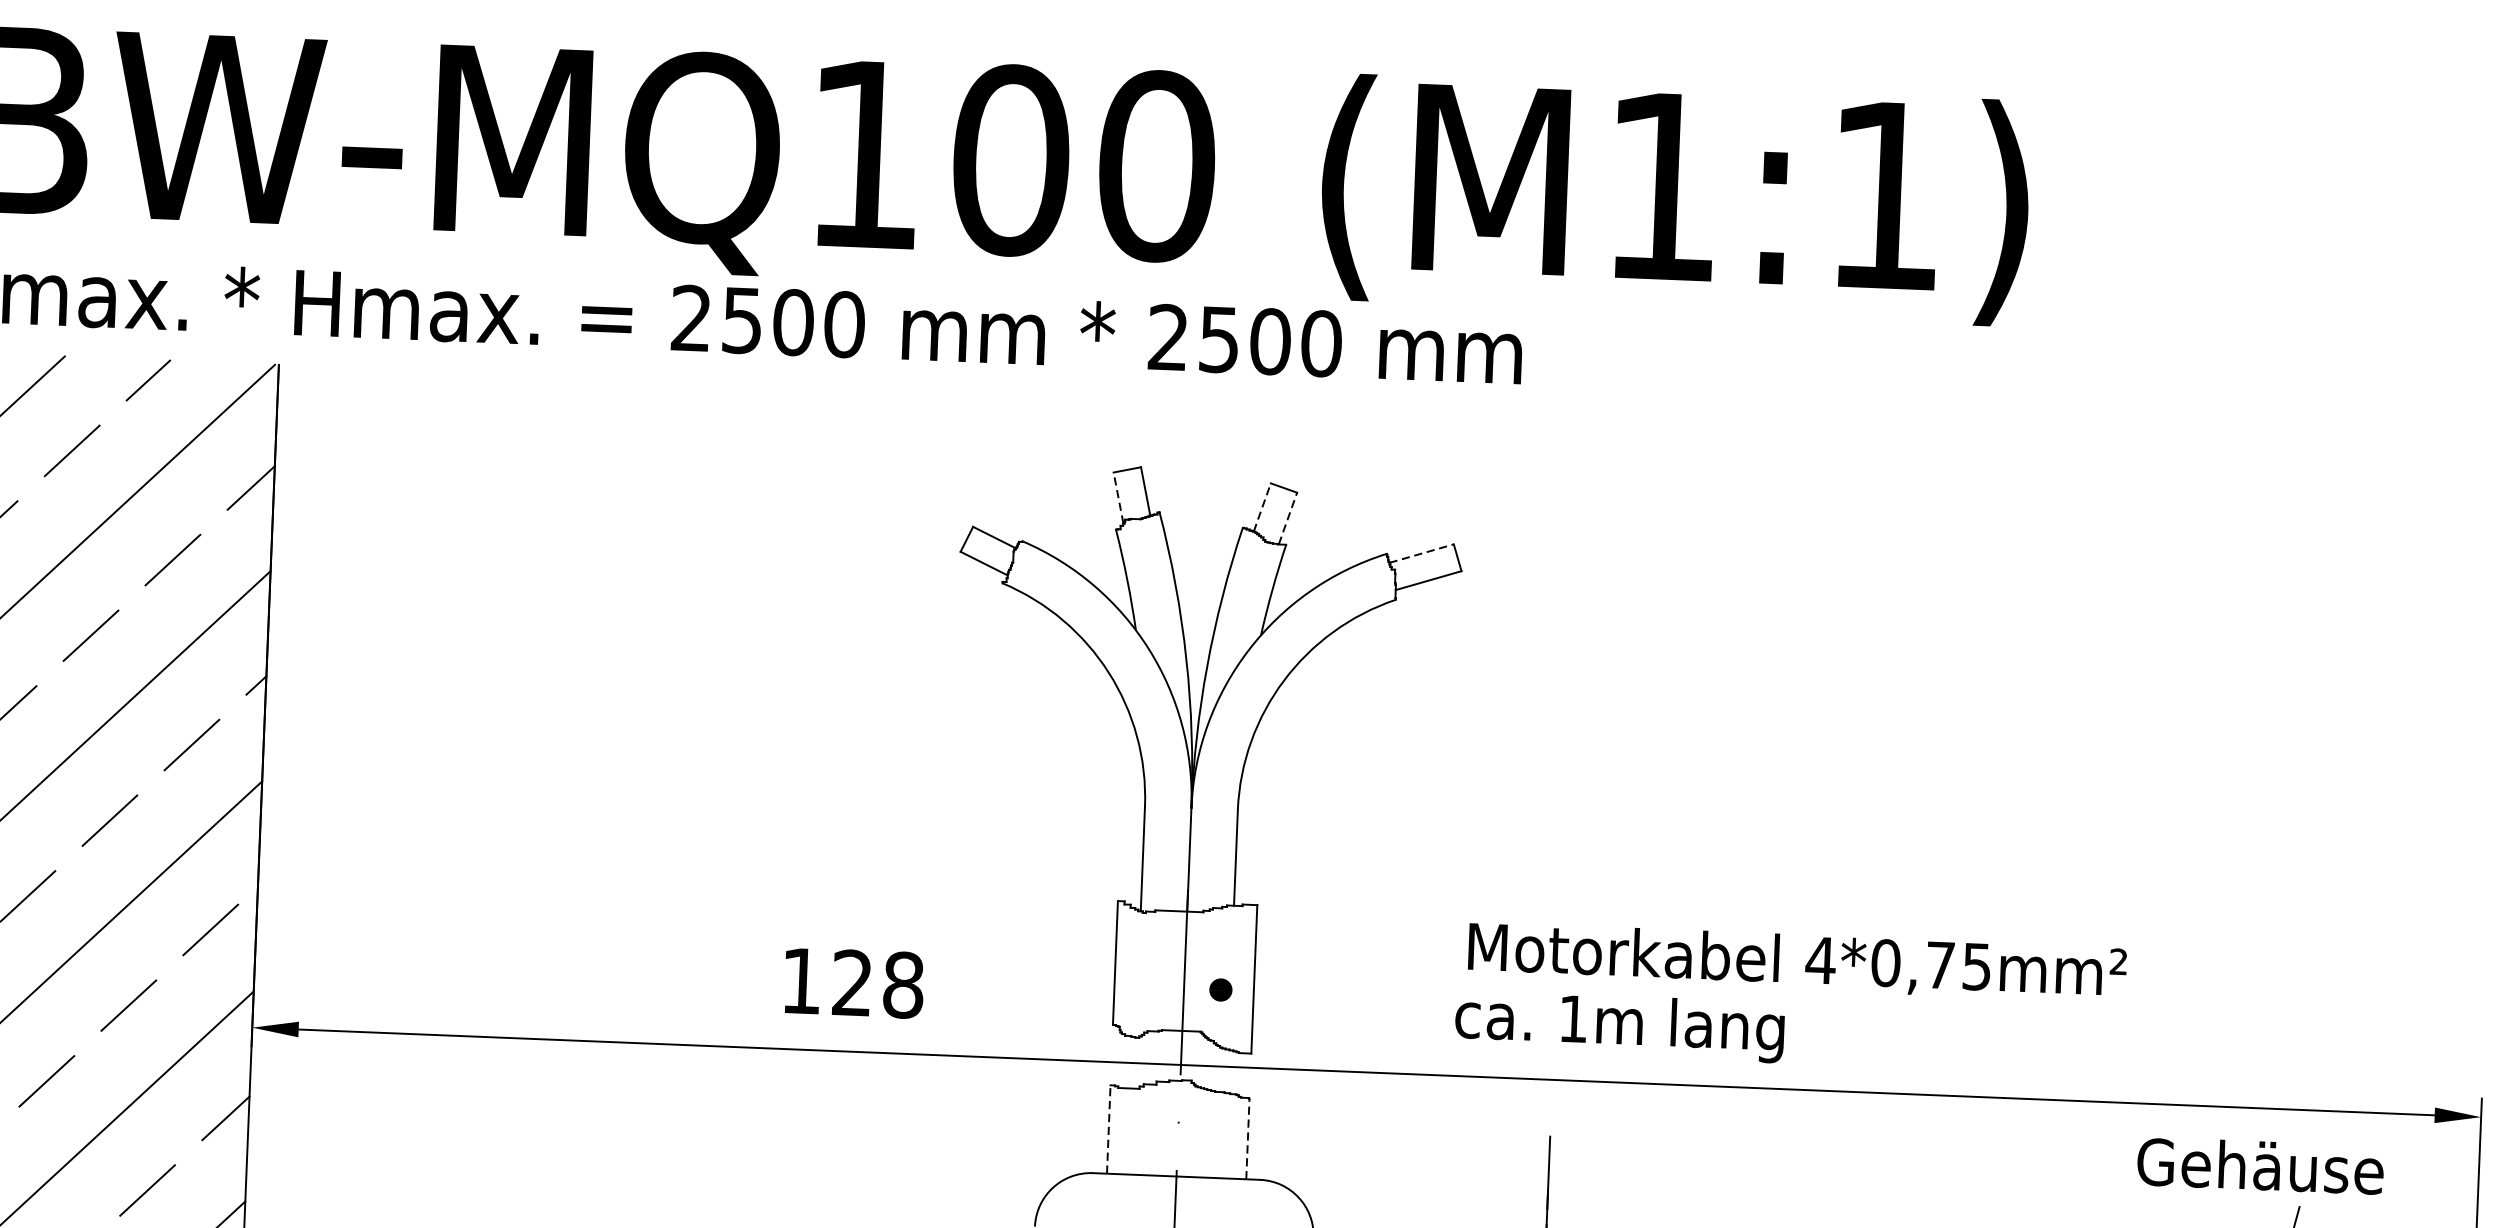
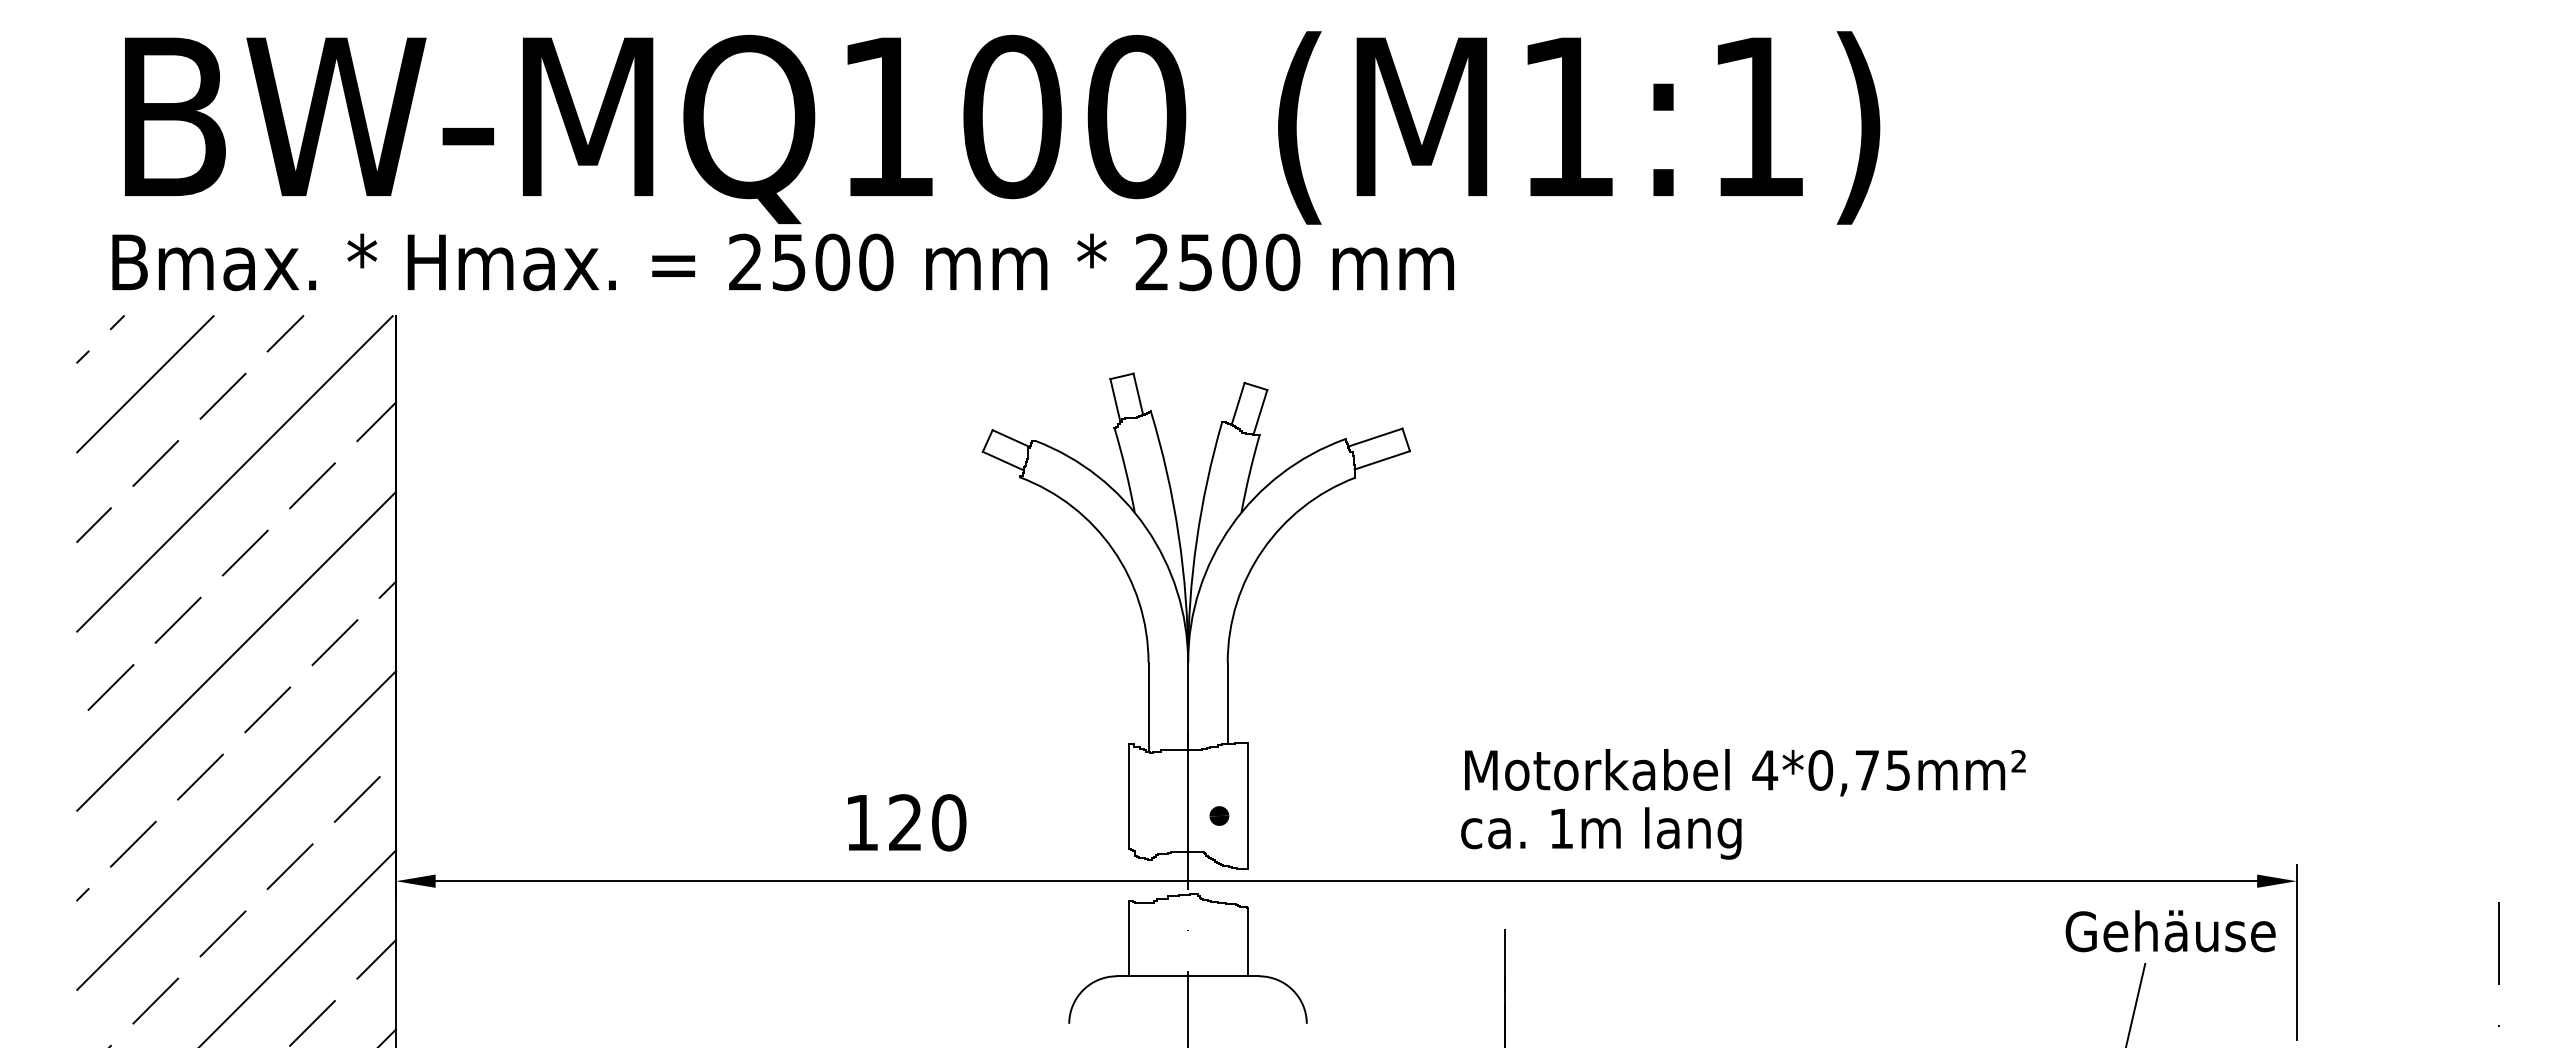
line: (1118, 497) -> (1115, 400), dashed -> solid
line: (1262, 507) -> (1238, 403), dashed -> solid
line: (1288, 517) -> (1260, 411), dashed -> solid
line: (1421, 553) -> (1375, 437), dashed -> solid
text: (1797, 962) -> (1745, 772), moved
text: (904, 984) -> (949, 822), 128 -> 120
text: (1620, 1026) -> (1601, 833), moved
line: (1108, 1129) -> (1128, 938), dashed -> solid
line: (1247, 1138) -> (1247, 941), dashed -> solid
text: (2260, 1166) -> (2170, 931), moved

